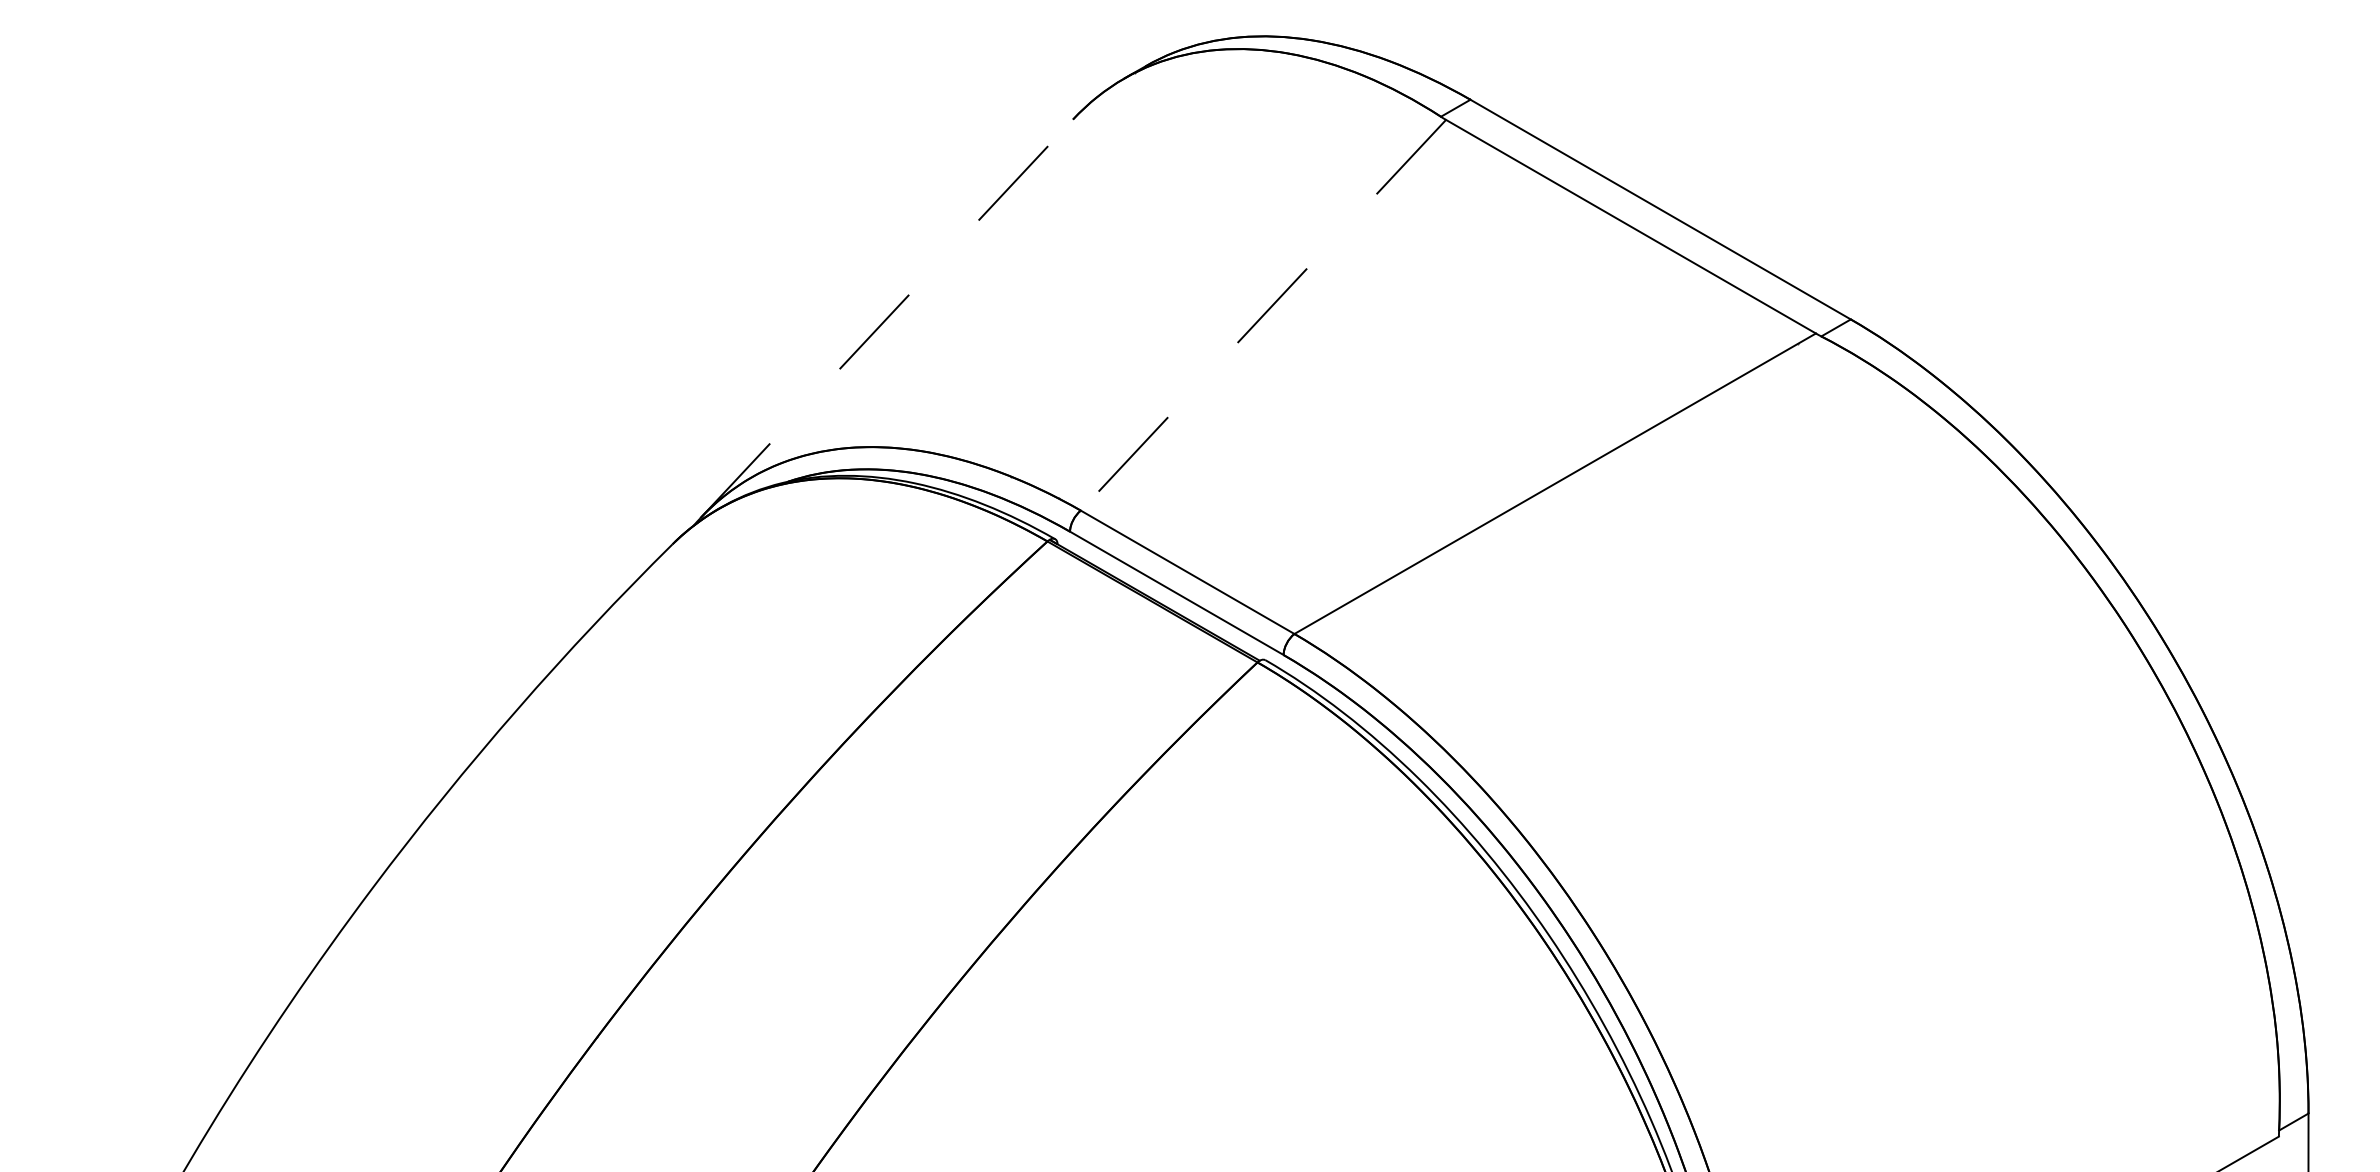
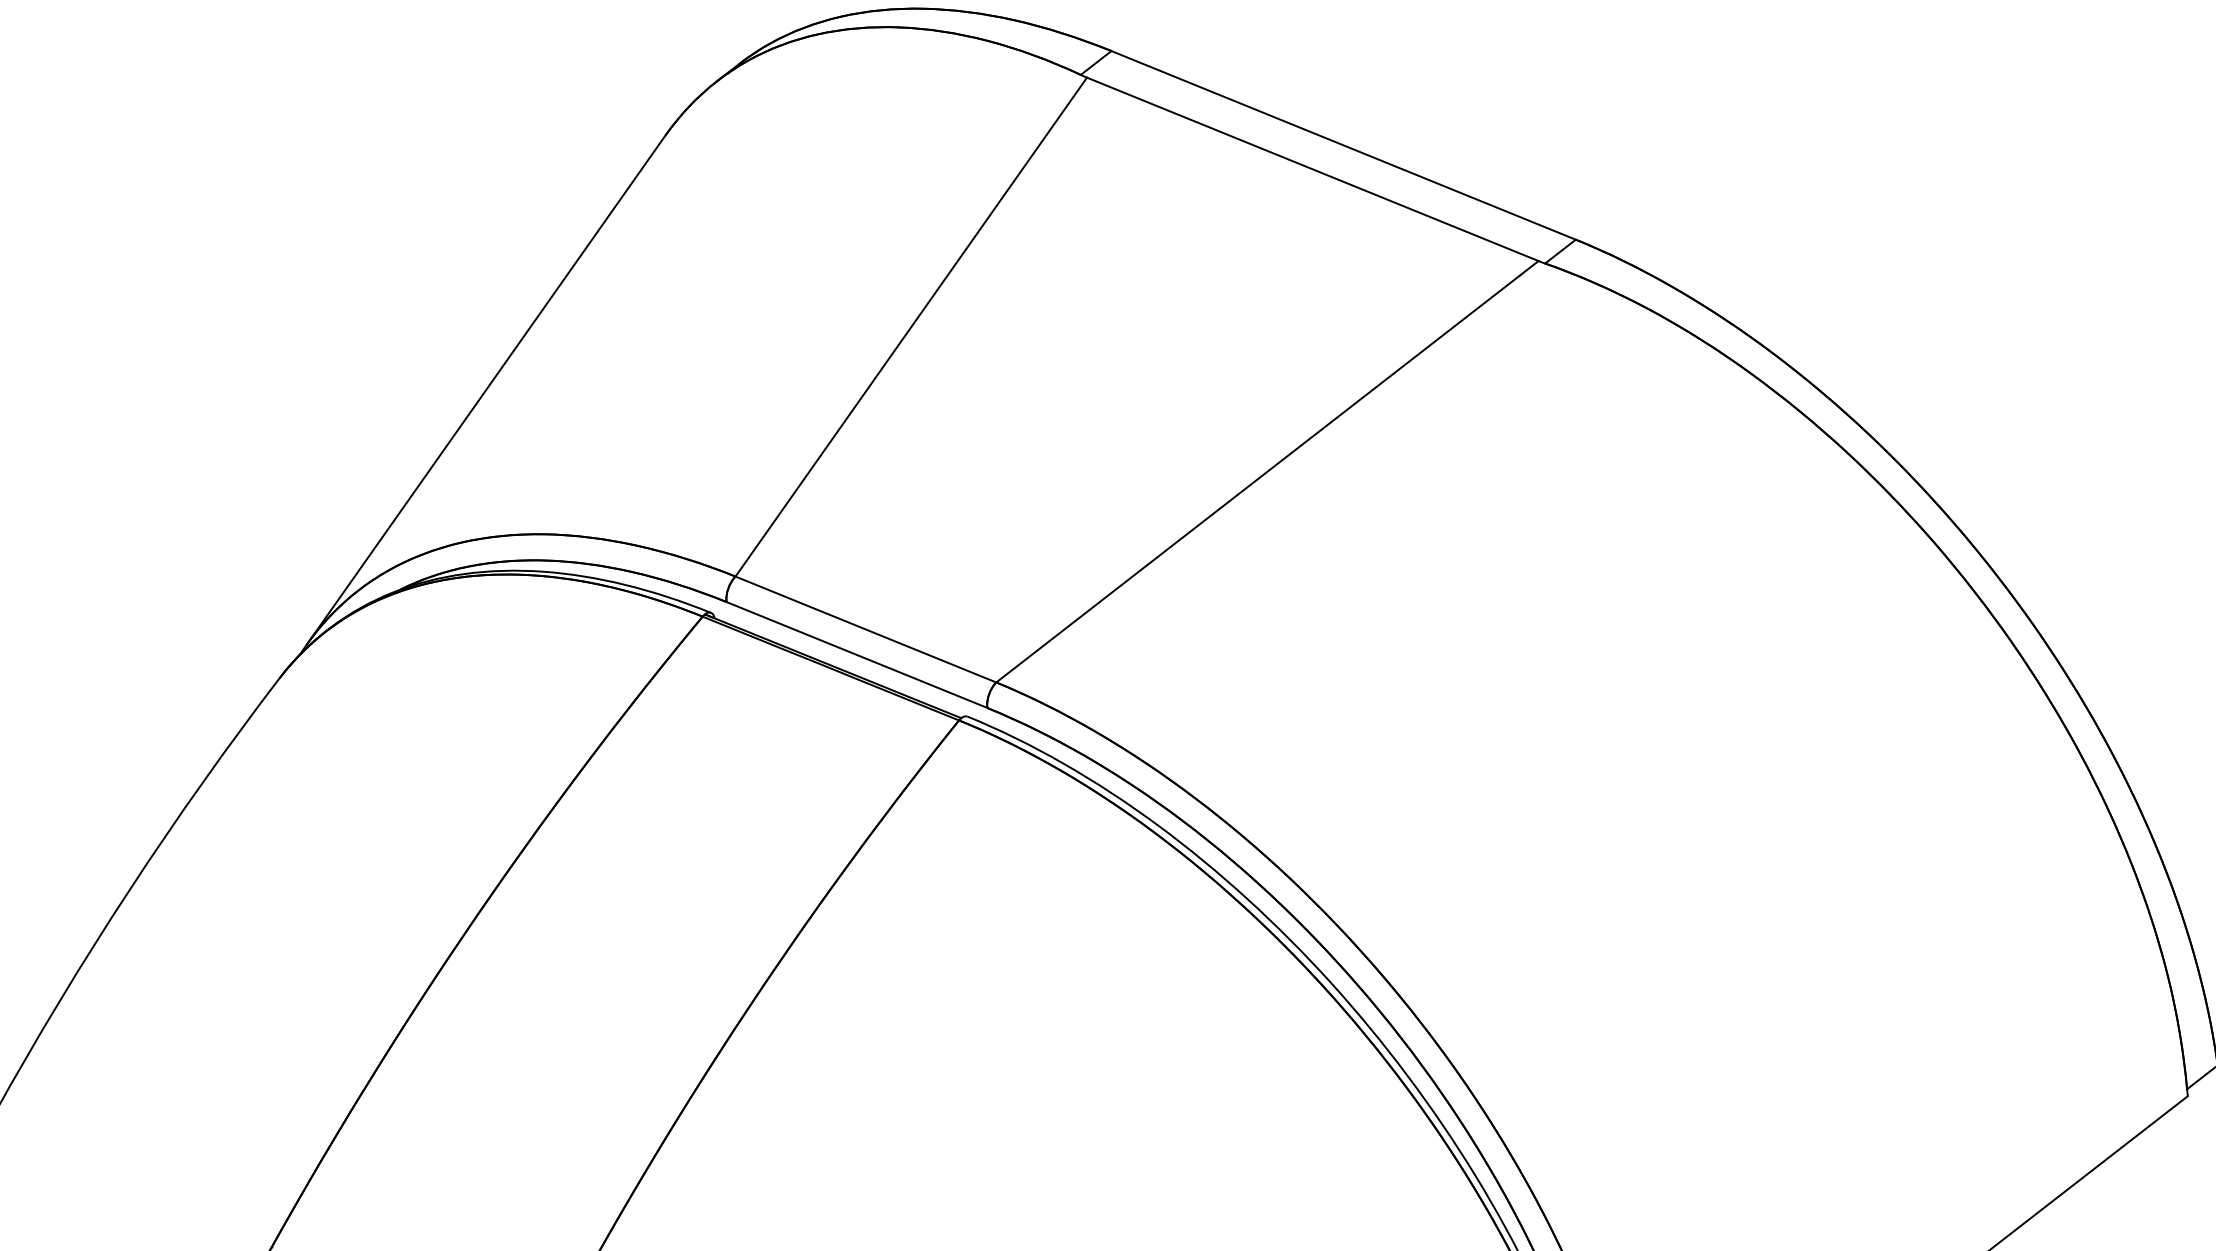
line: (1263, 315) -> (911, 327), dashed -> solid
line: (886, 318) -> (485, 389), dashed -> solid

